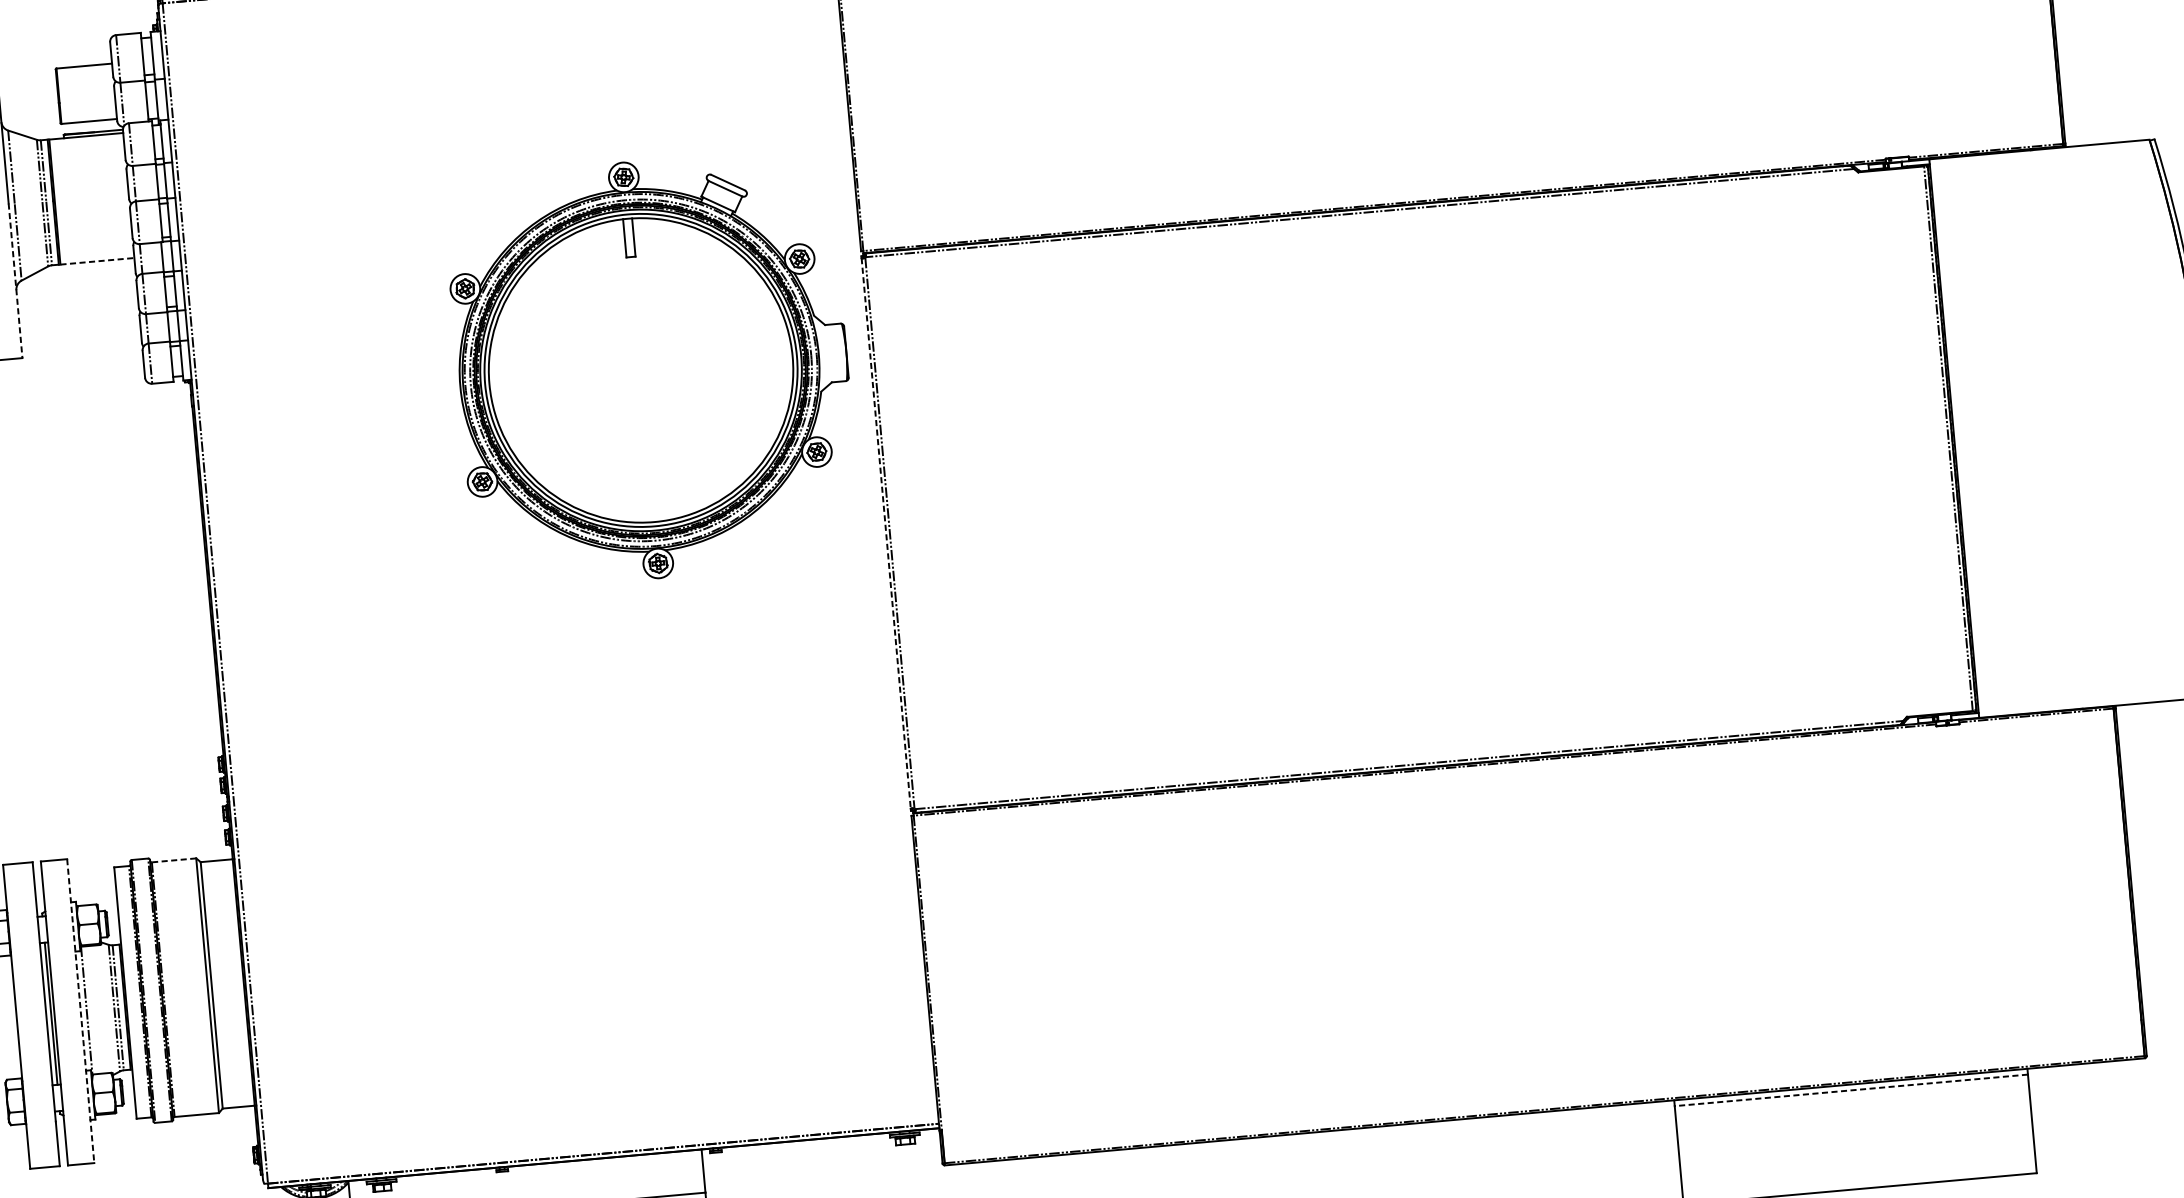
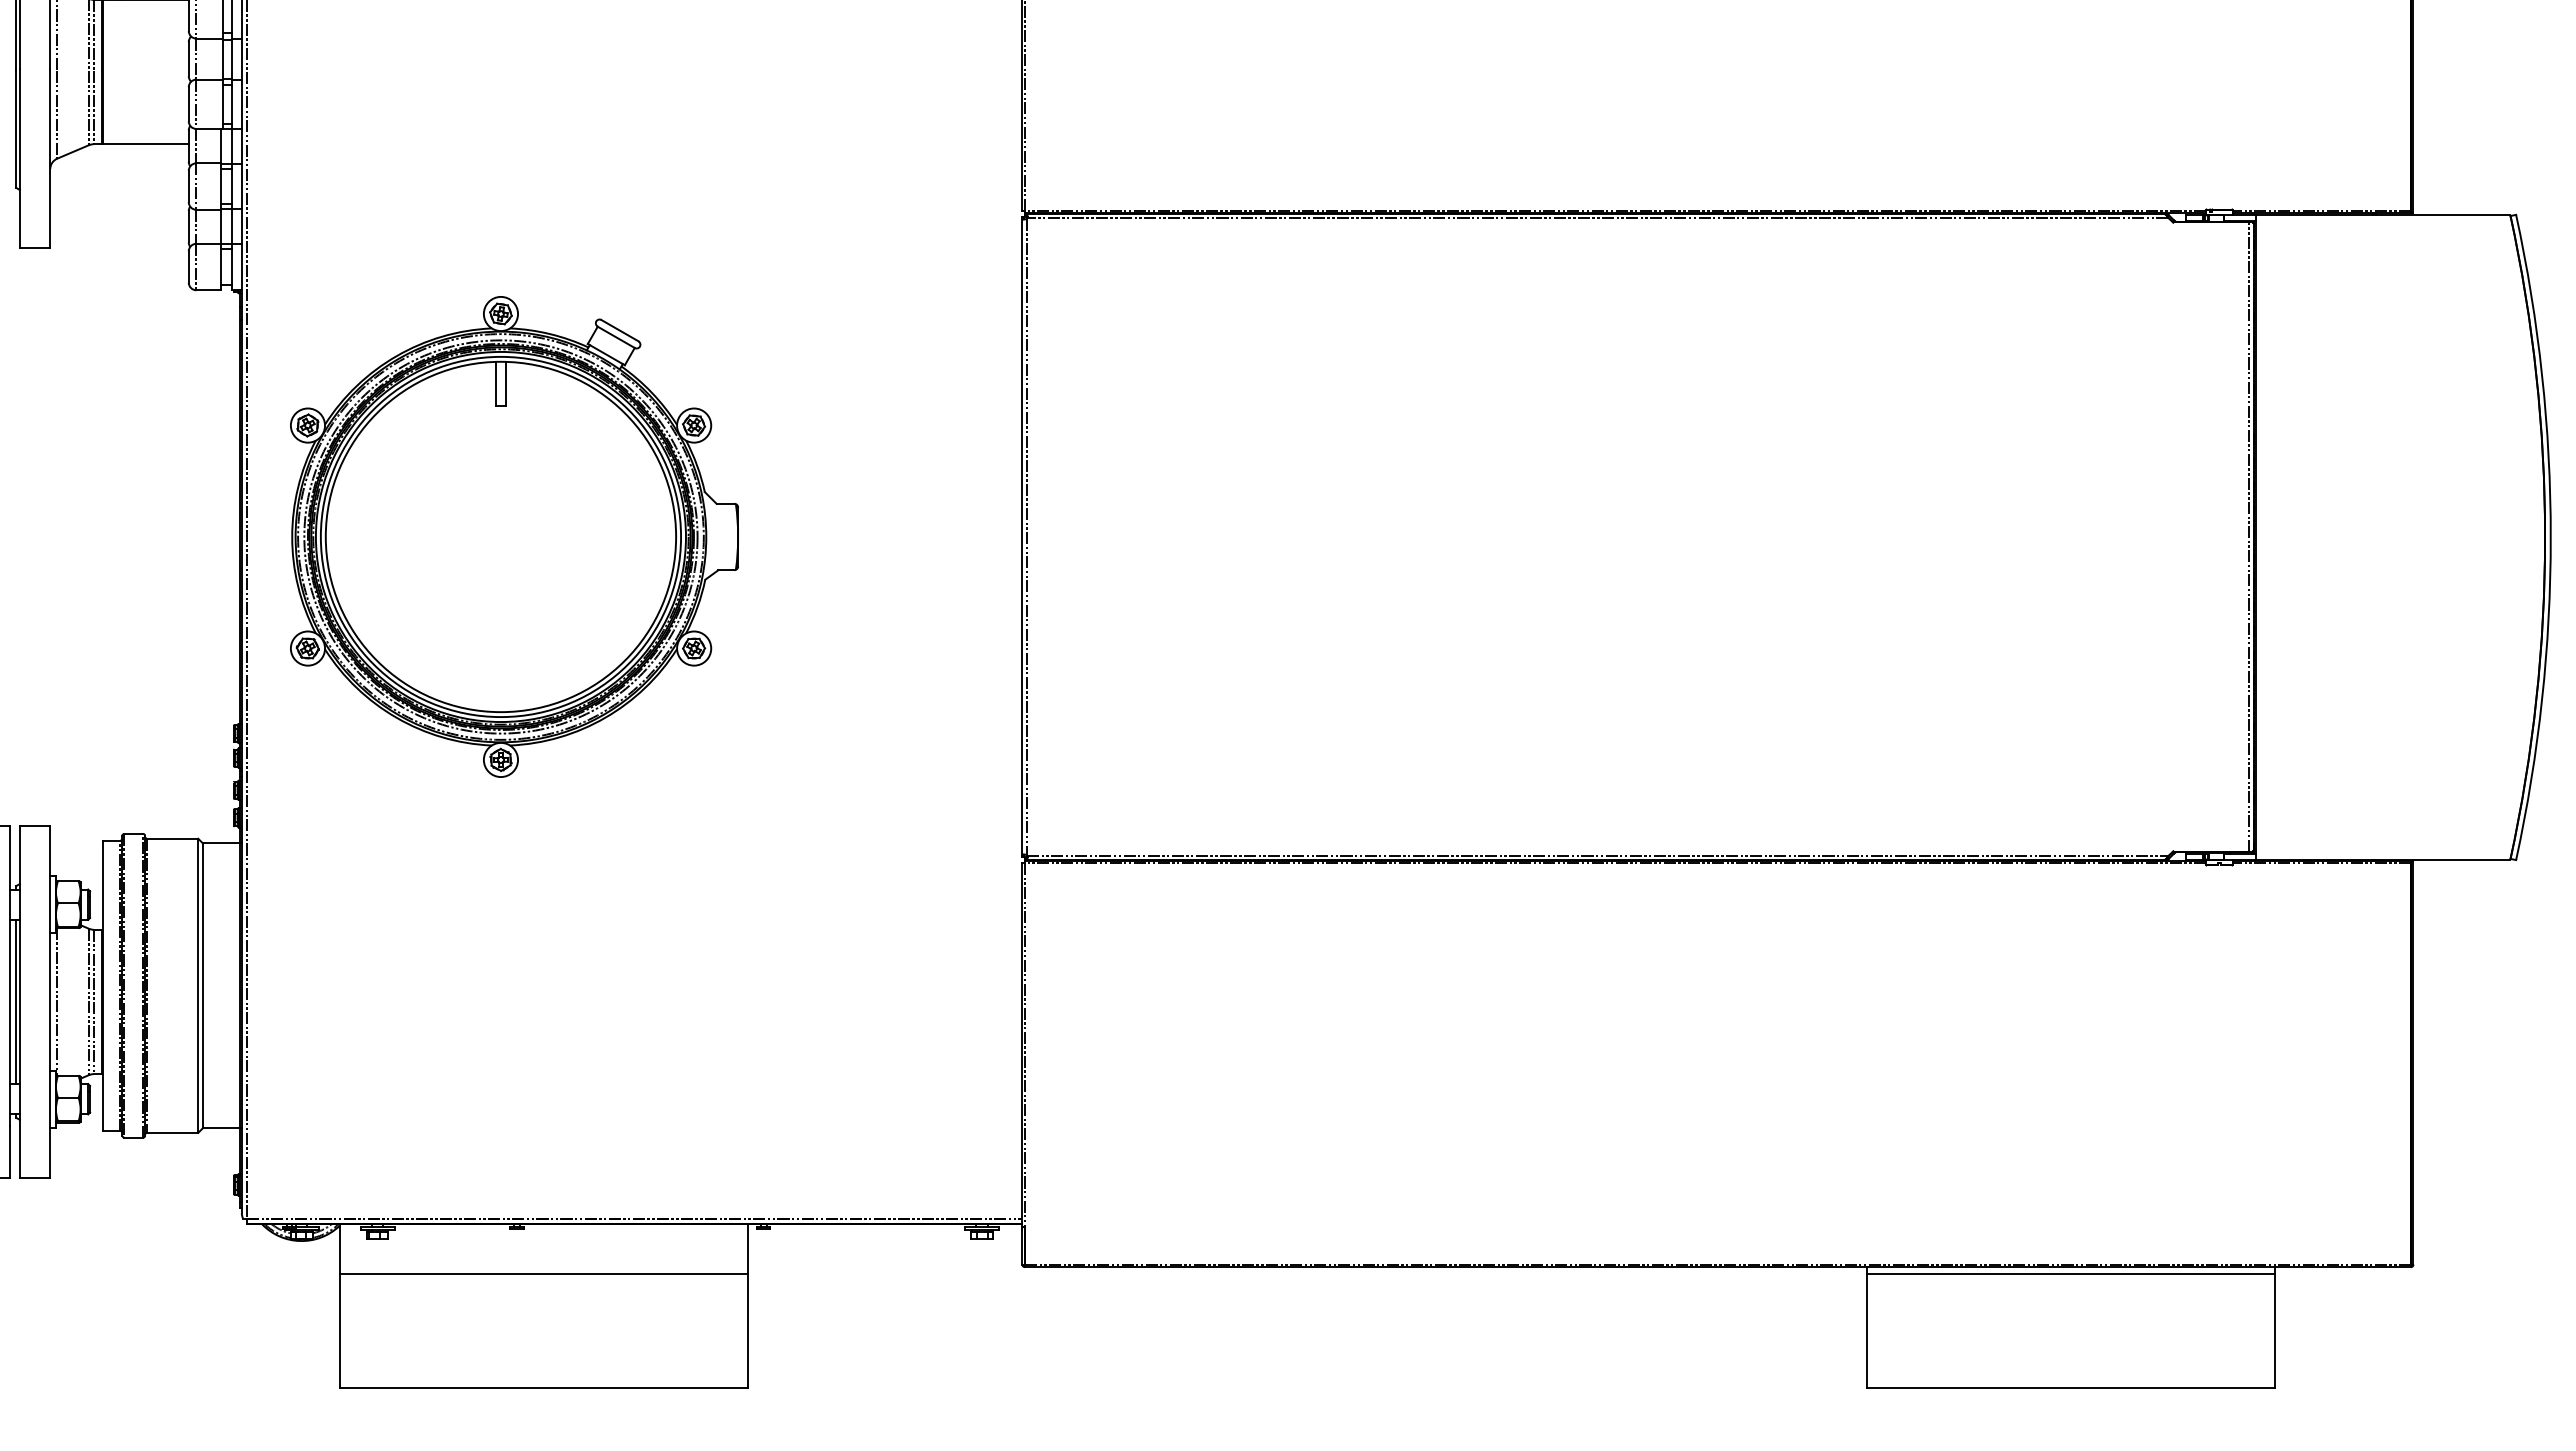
line: (97, 261) -> (146, 144), dashed -> solid
line: (15, 280) -> (50, 158), dashed -> solid
part: (652, 368) -> (514, 536), moved
line: (886, 533) -> (1022, 537), dashed -> solid
line: (173, 860) -> (172, 838), dashed -> solid
line: (80, 1010) -> (50, 1001), dashed -> solid
line: (1850, 1090) -> (2070, 1273), dashed -> solid

